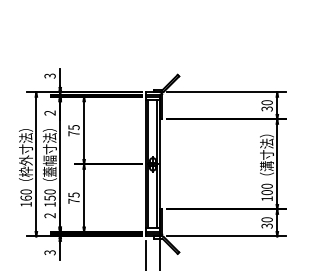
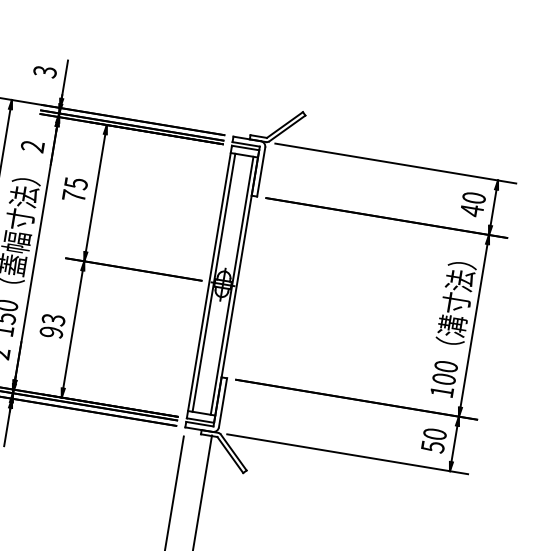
text: (266, 108) -> (470, 209), 30 -> 40
text: (73, 197) -> (51, 324), 75 -> 93
text: (264, 225) -> (427, 444), 30 -> 50

